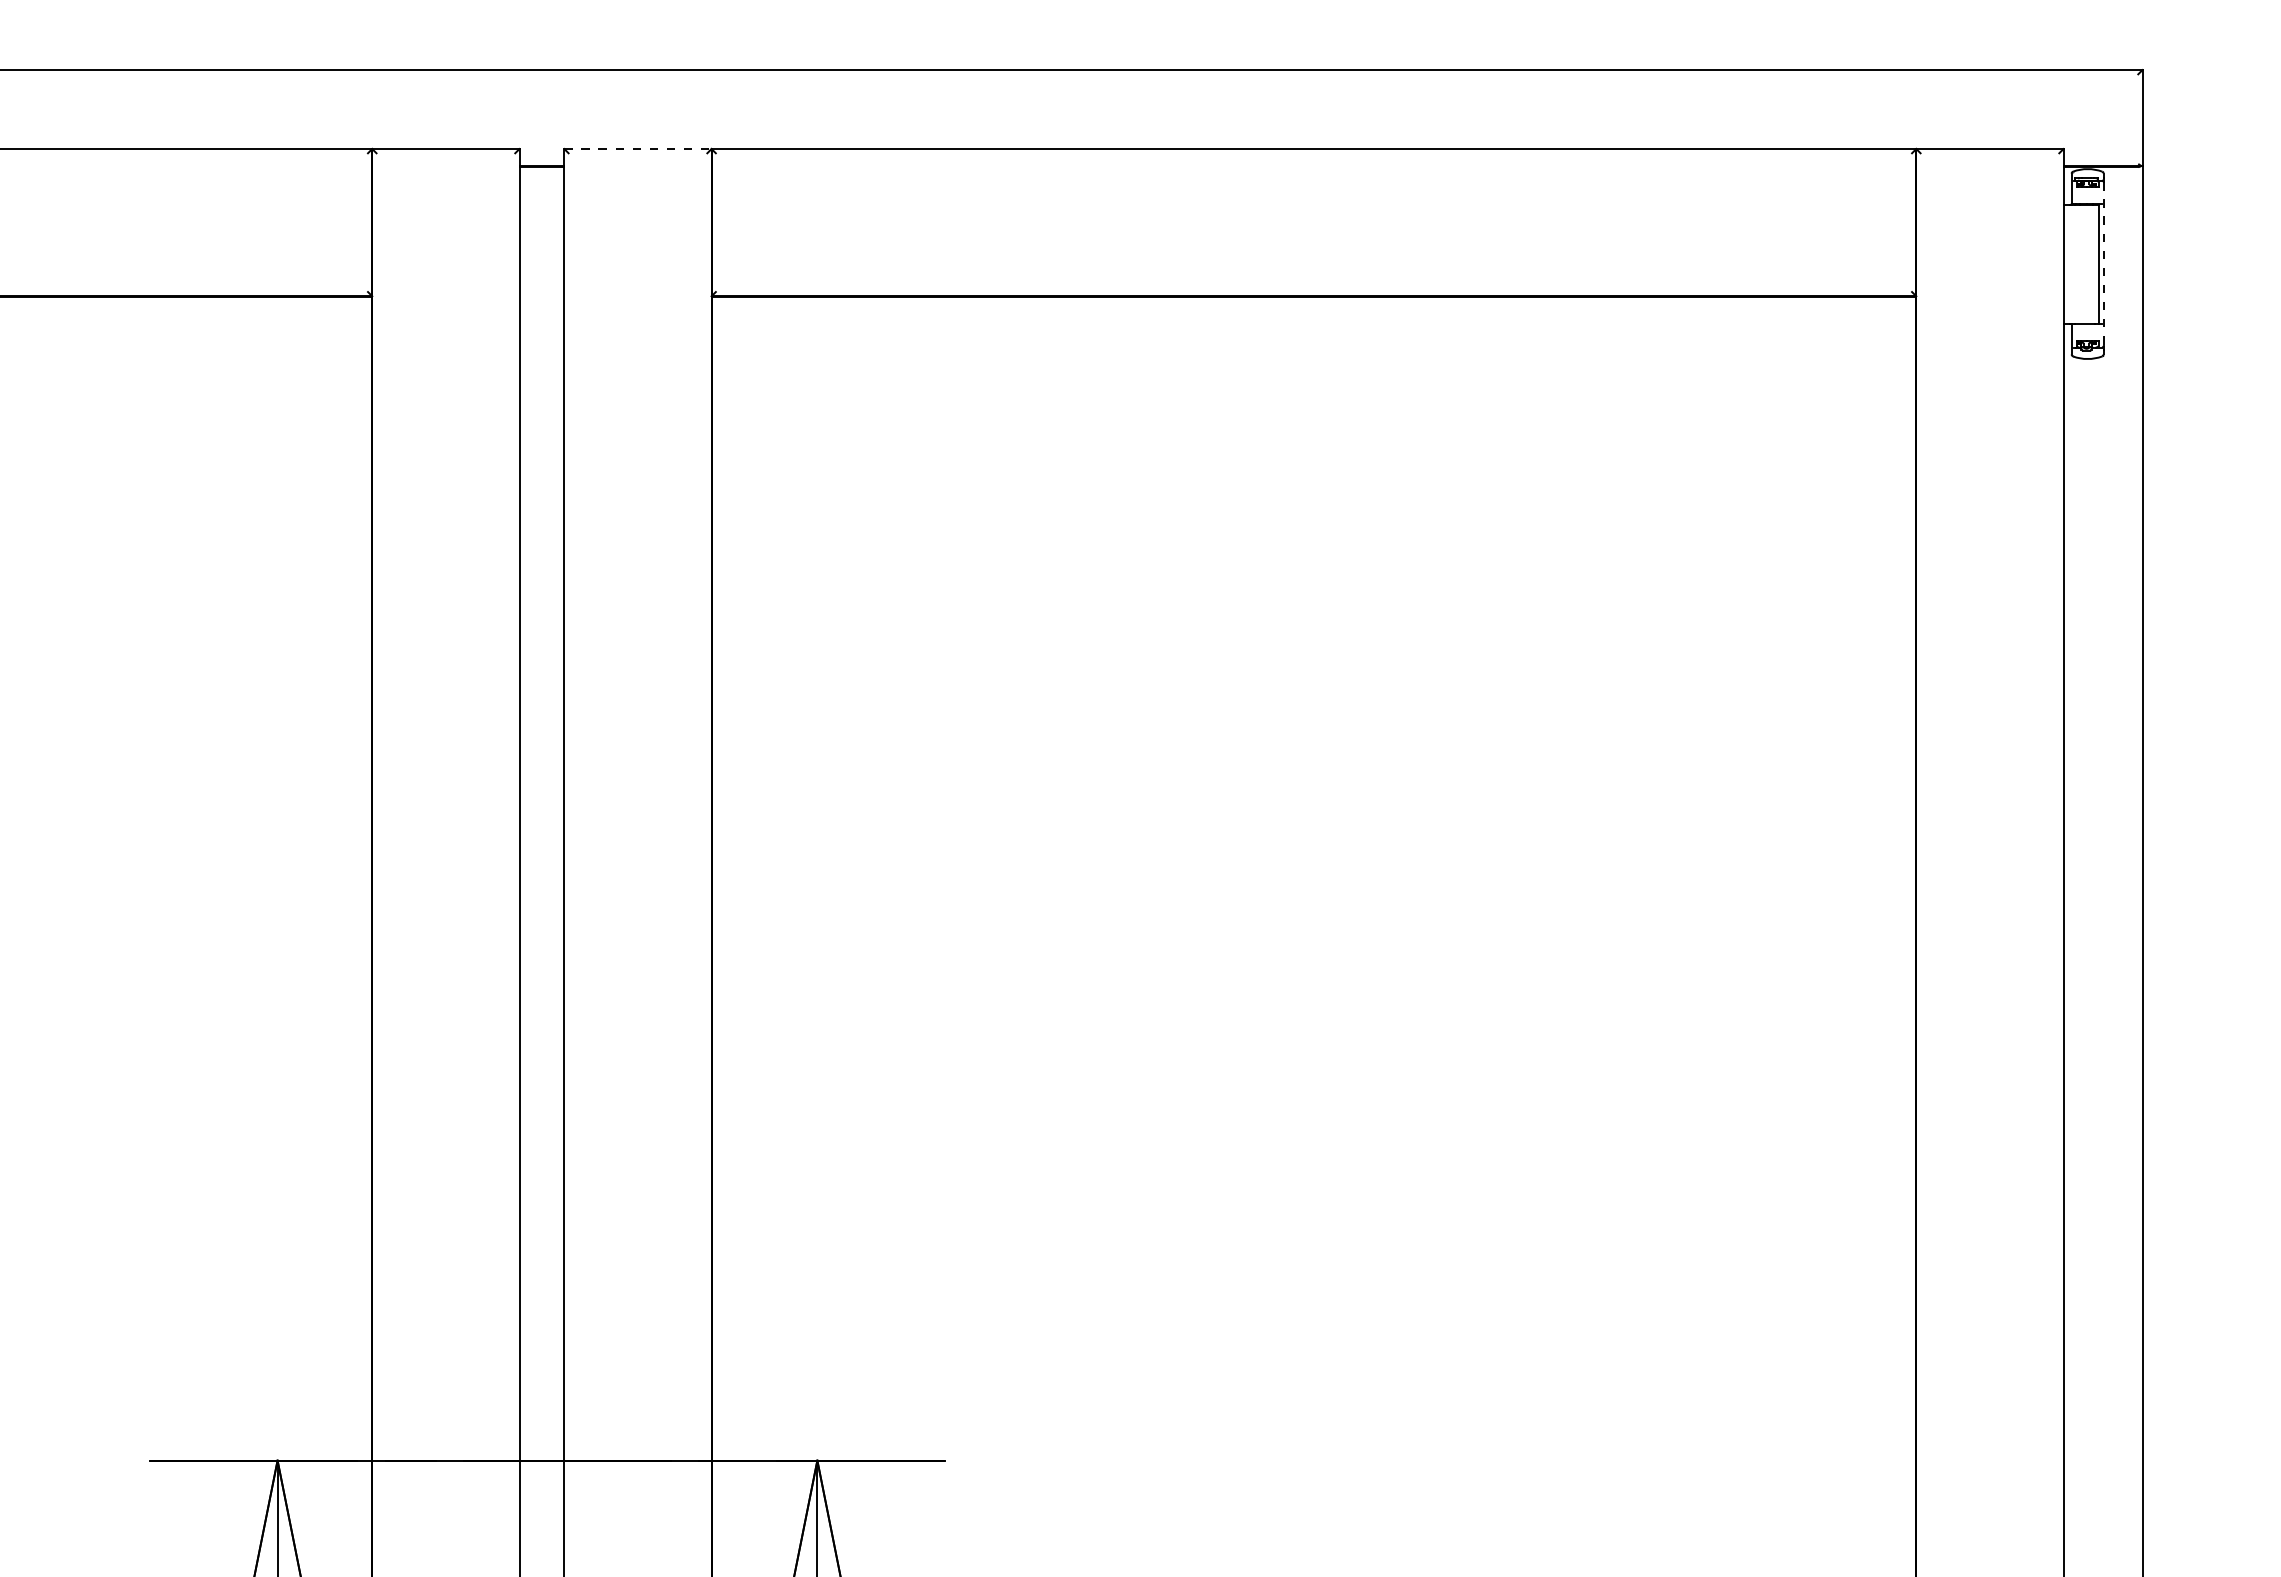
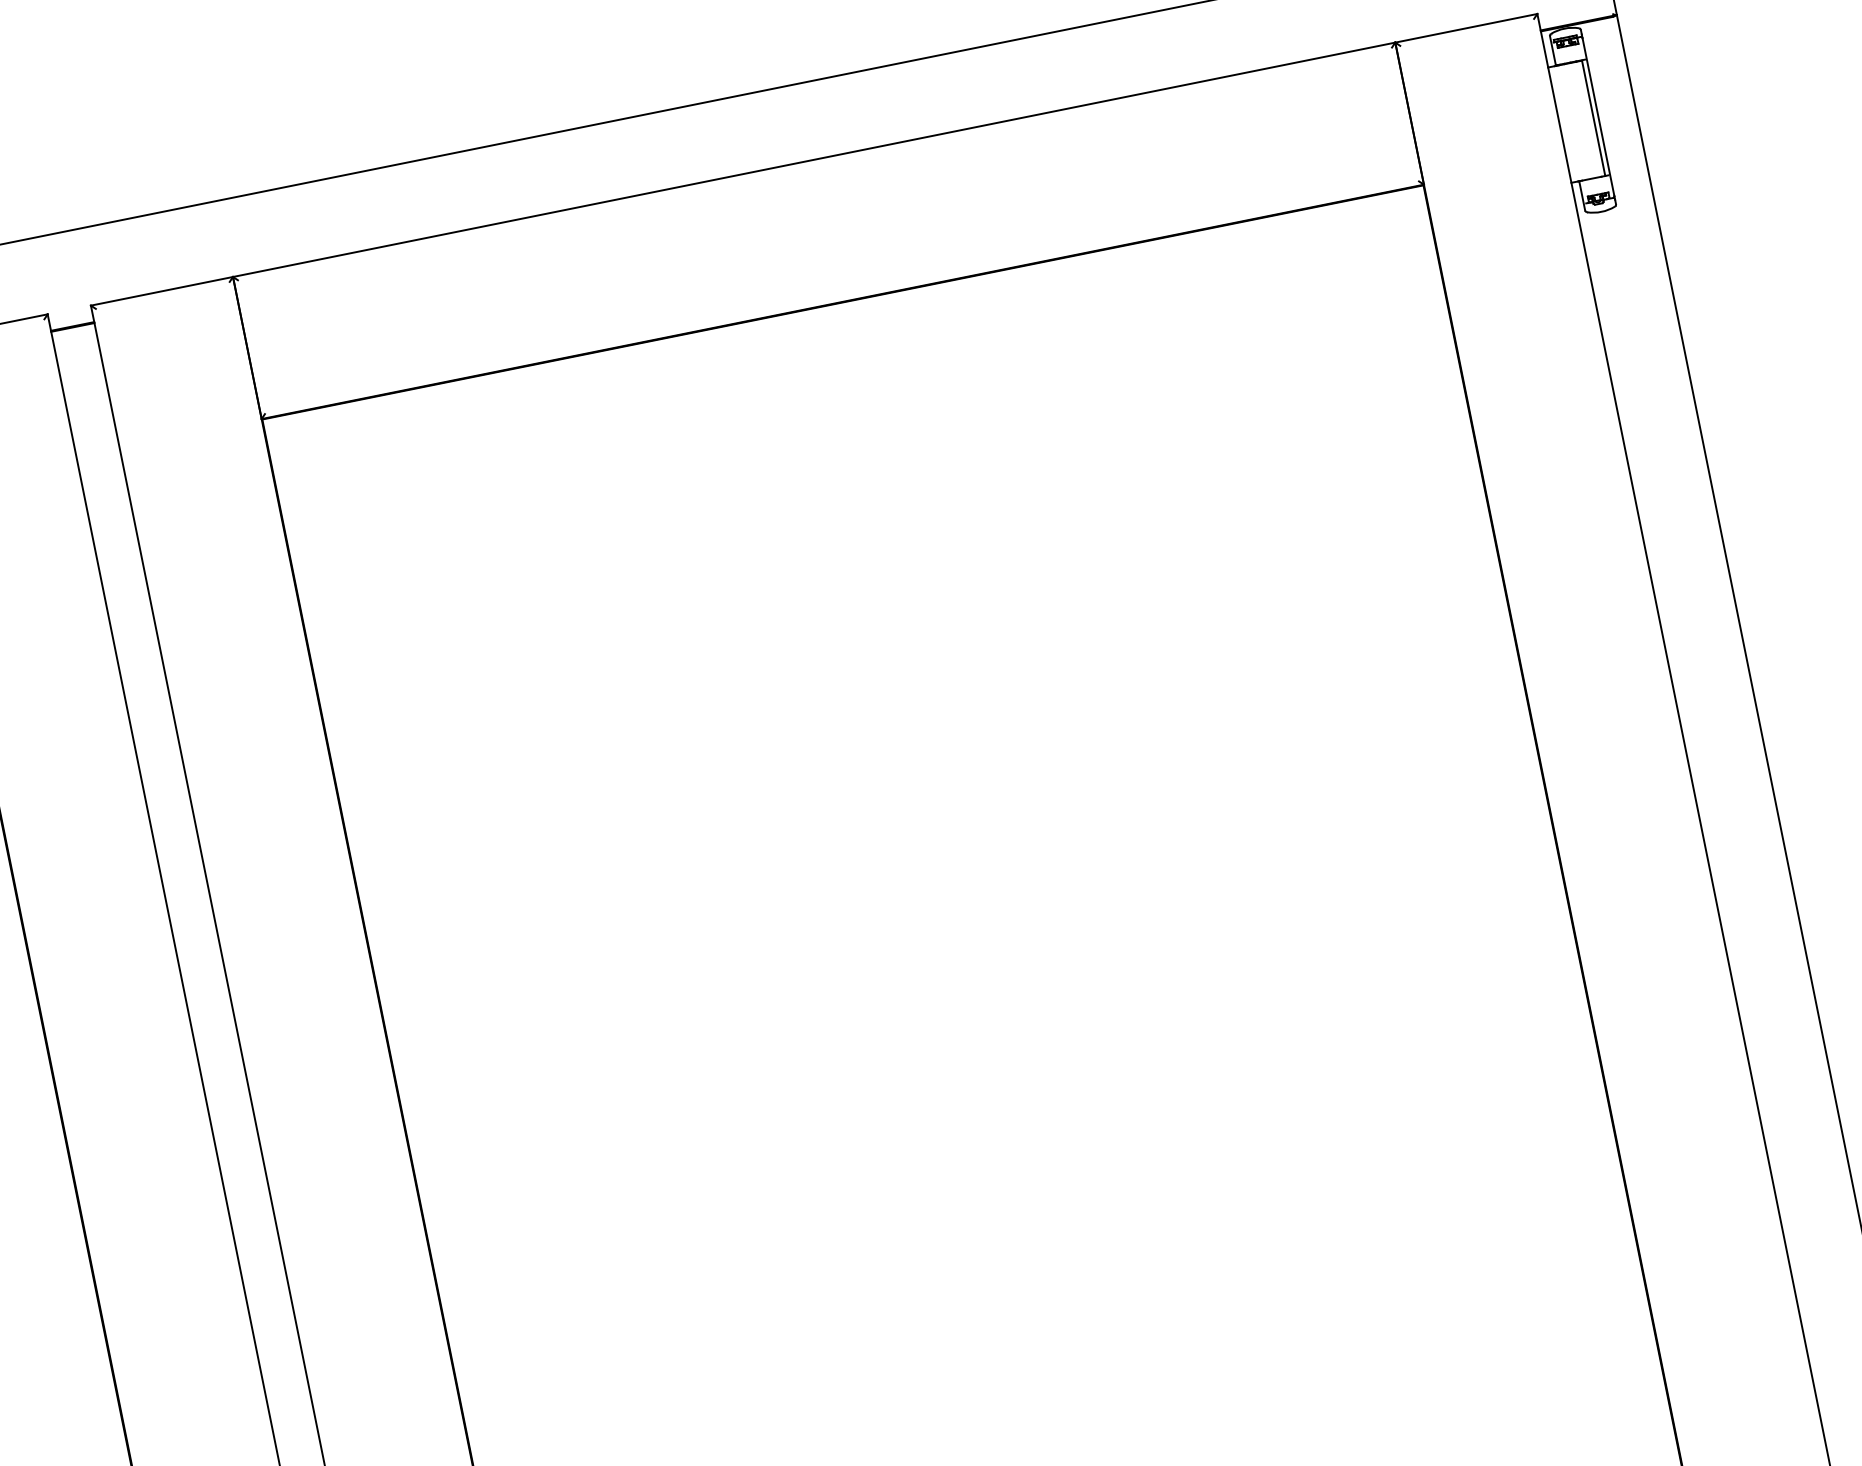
line: (637, 149) -> (161, 291), dashed -> solid
line: (2103, 264) -> (1598, 117), dashed -> solid

